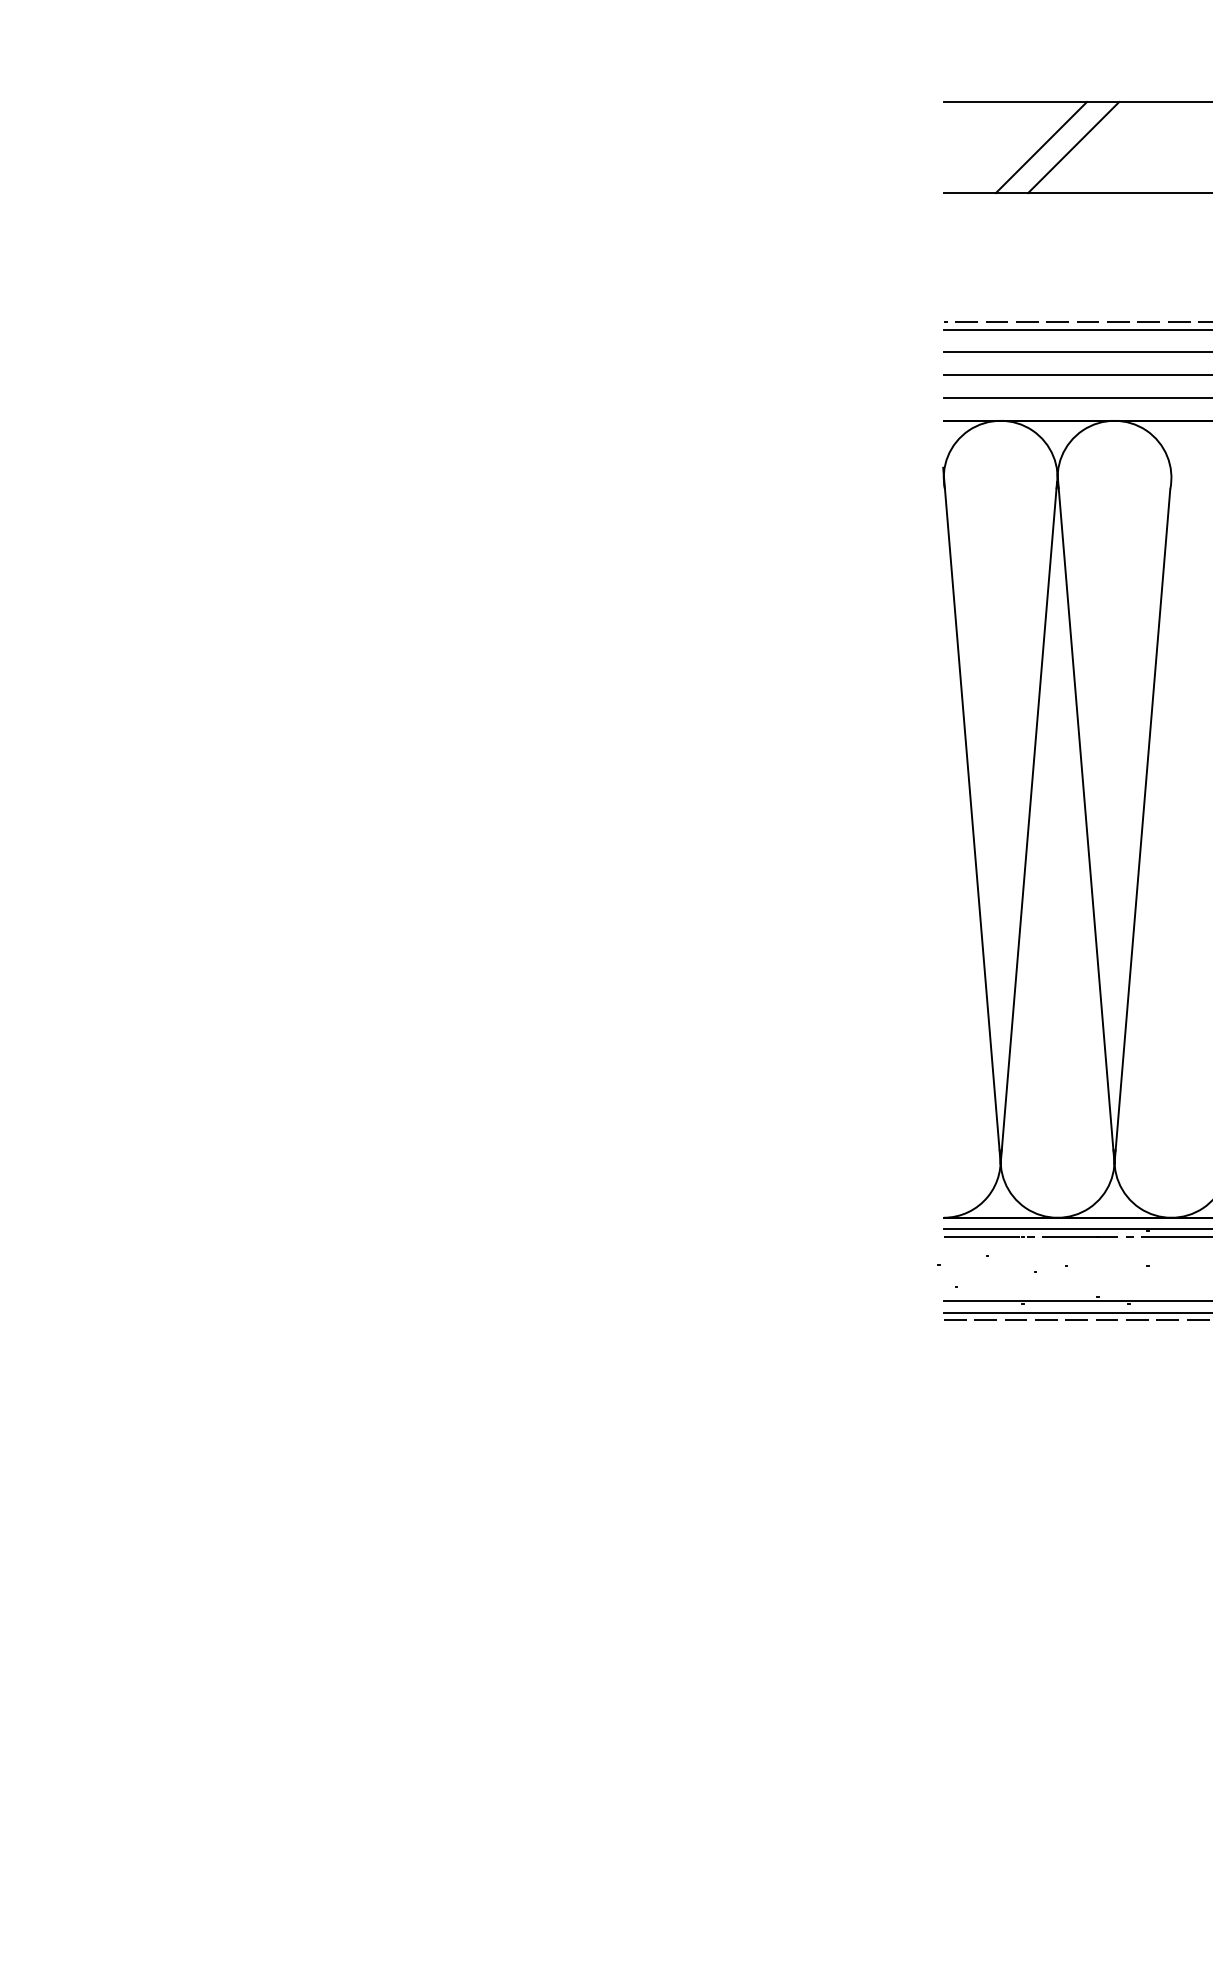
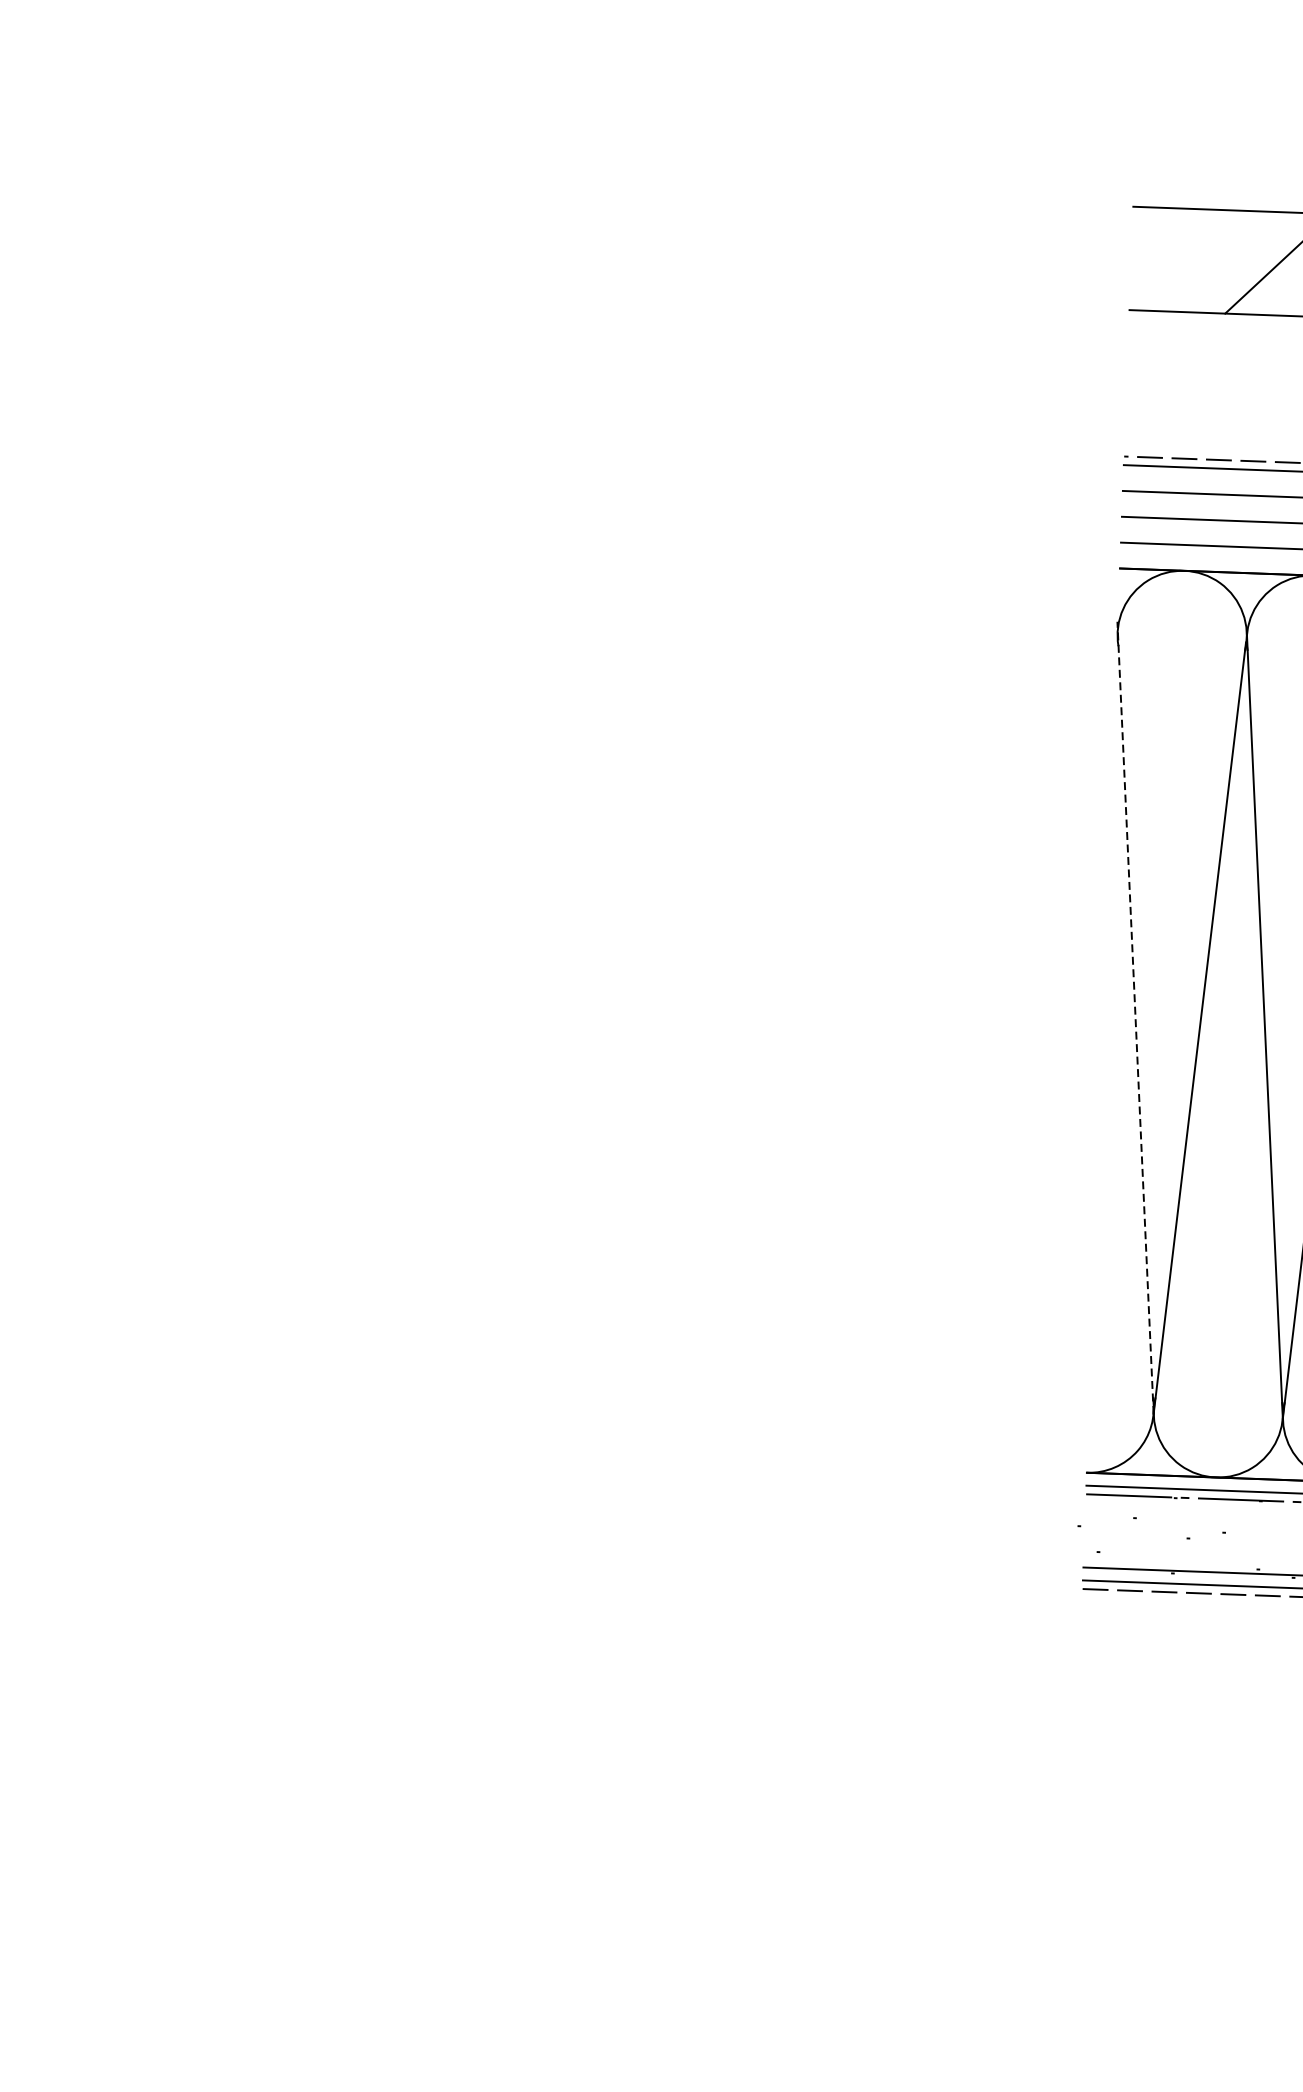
line: (1040, 147) -> (1241, 262), removed
line: (971, 815) -> (1135, 1017), solid -> dashed

